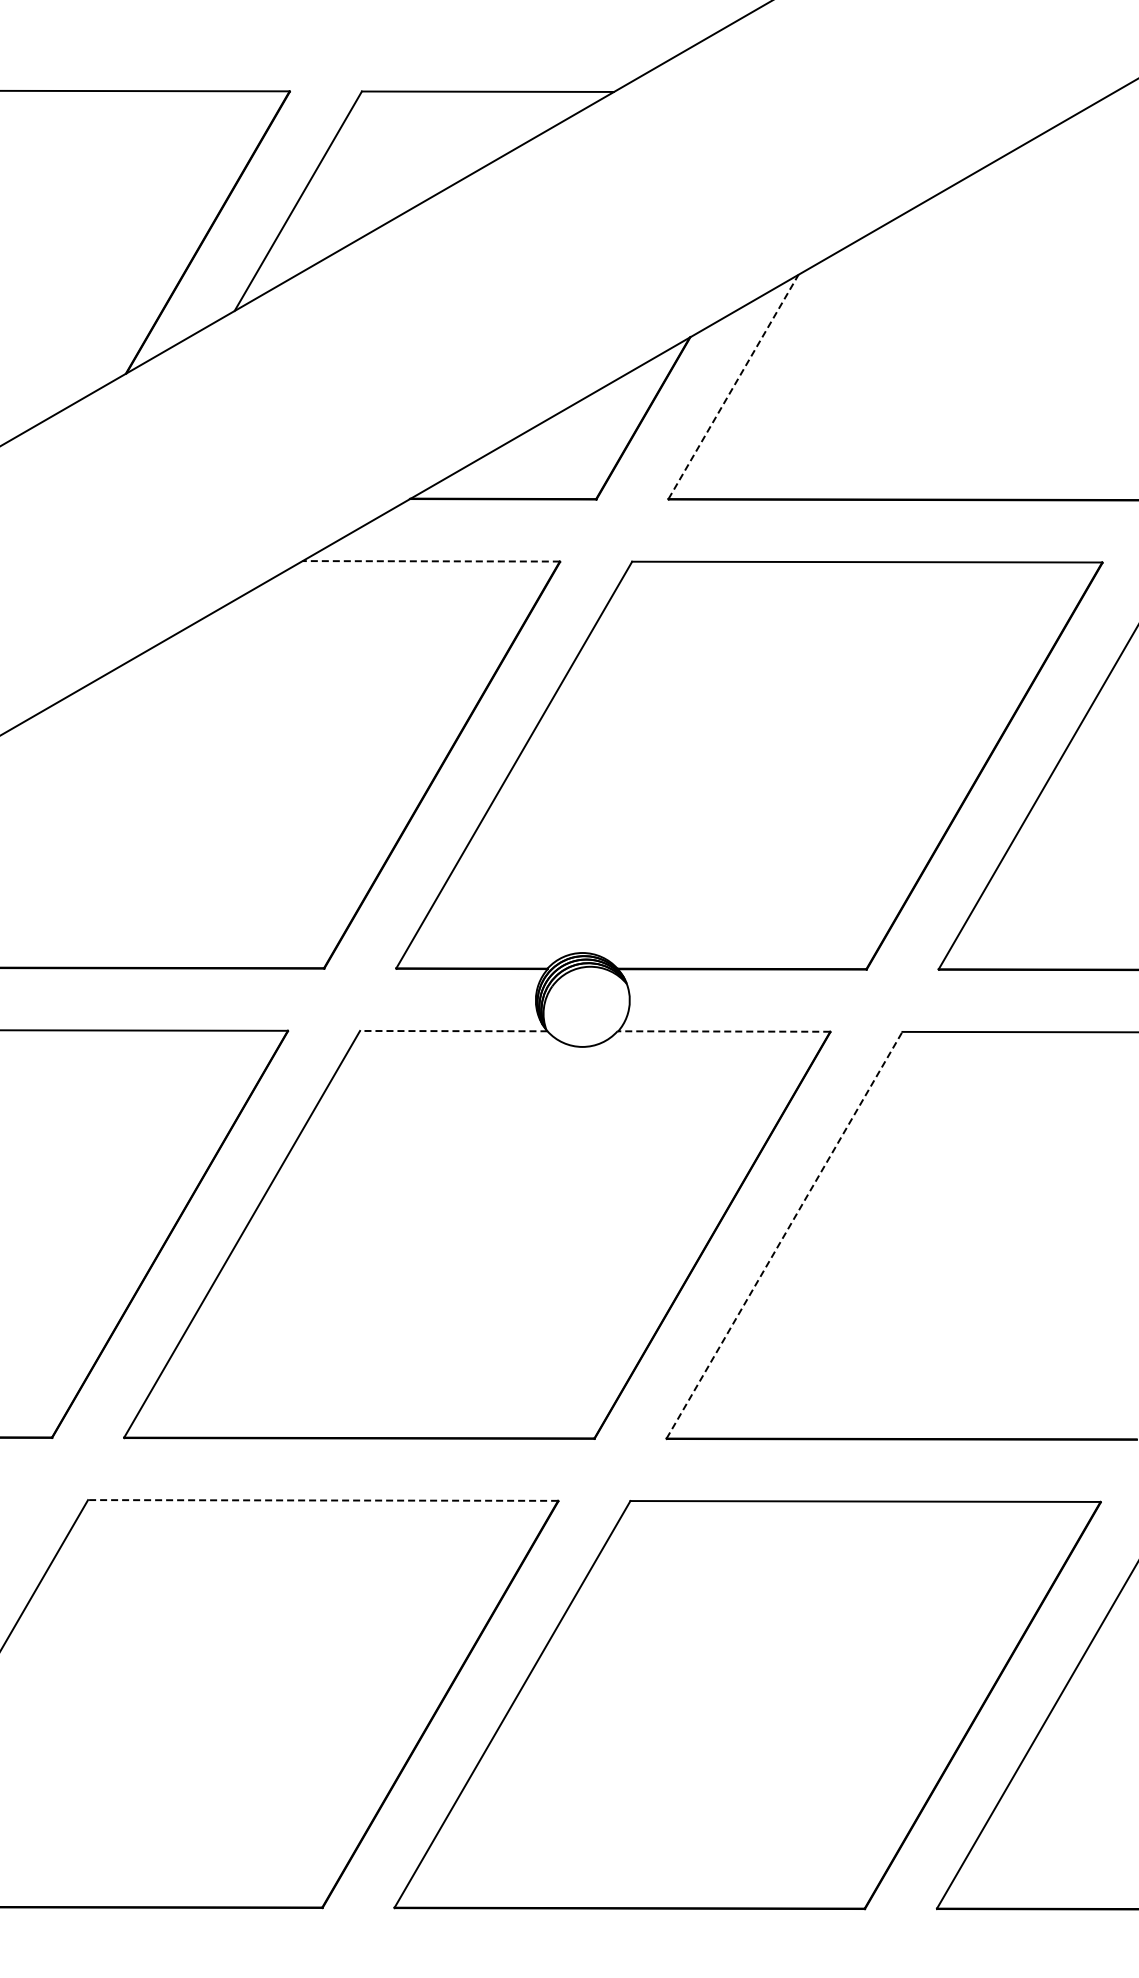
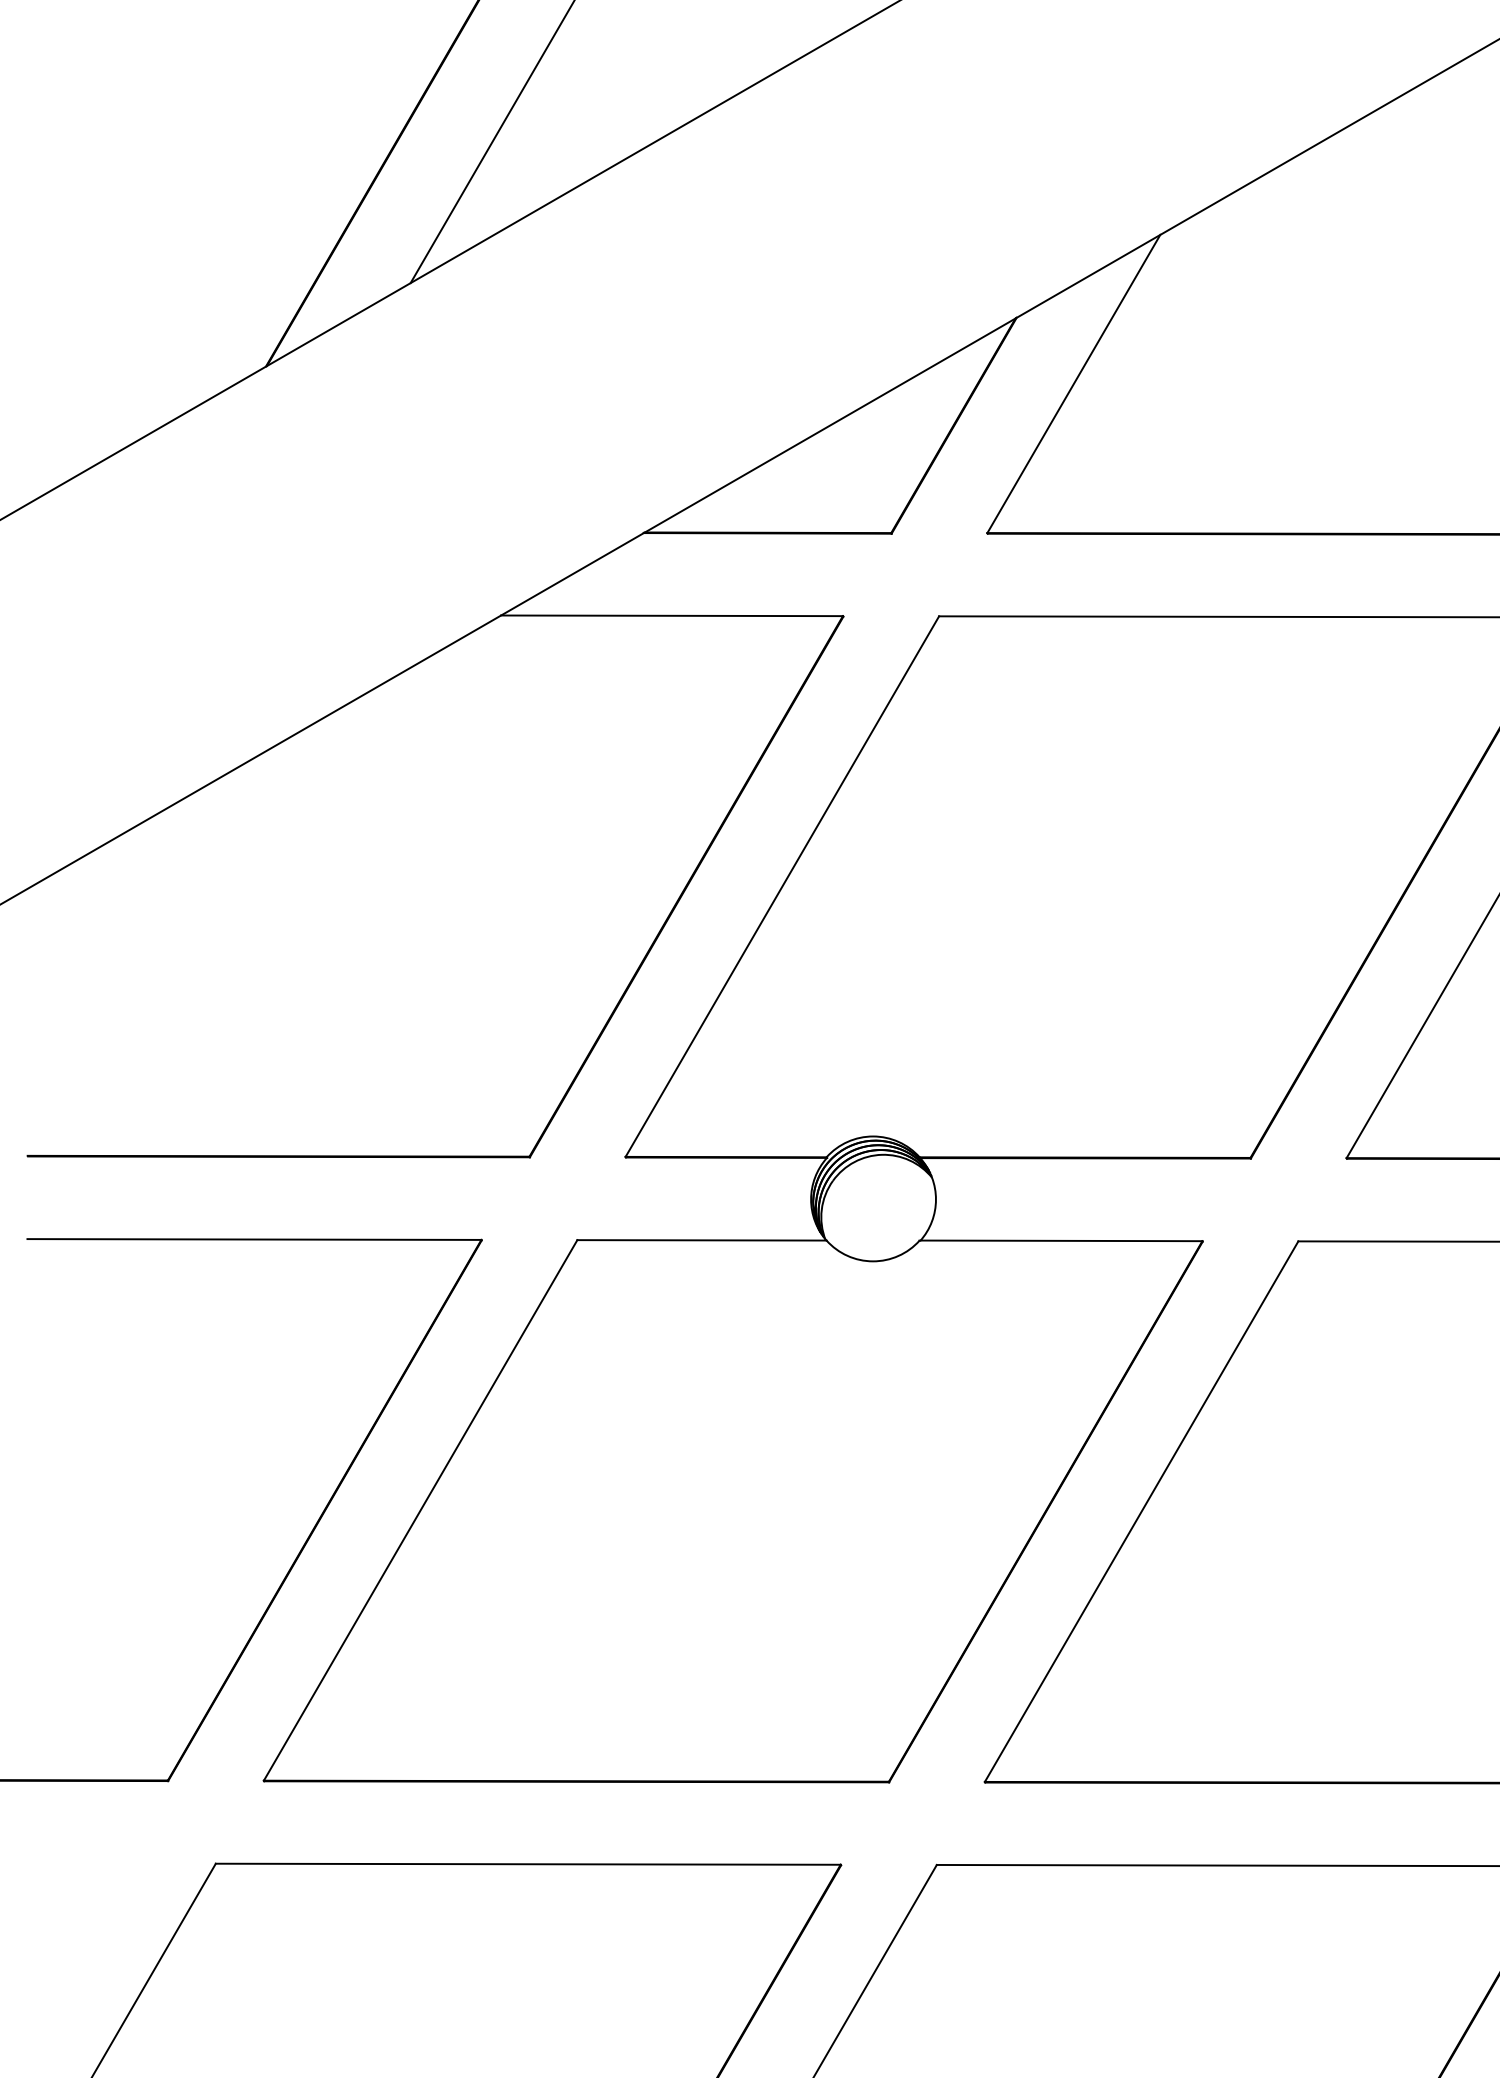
line: (733, 386) -> (1073, 383), dashed -> solid
line: (431, 561) -> (672, 616), dashed -> solid
line: (453, 1031) -> (701, 1240), dashed -> solid
line: (723, 1031) -> (1060, 1240), dashed -> solid
line: (784, 1234) -> (1141, 1510), dashed -> solid
line: (322, 1500) -> (527, 1864), dashed -> solid

